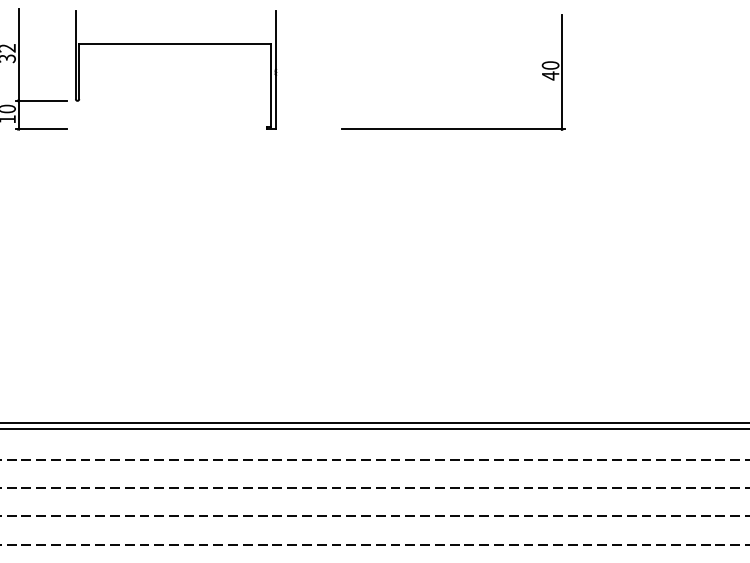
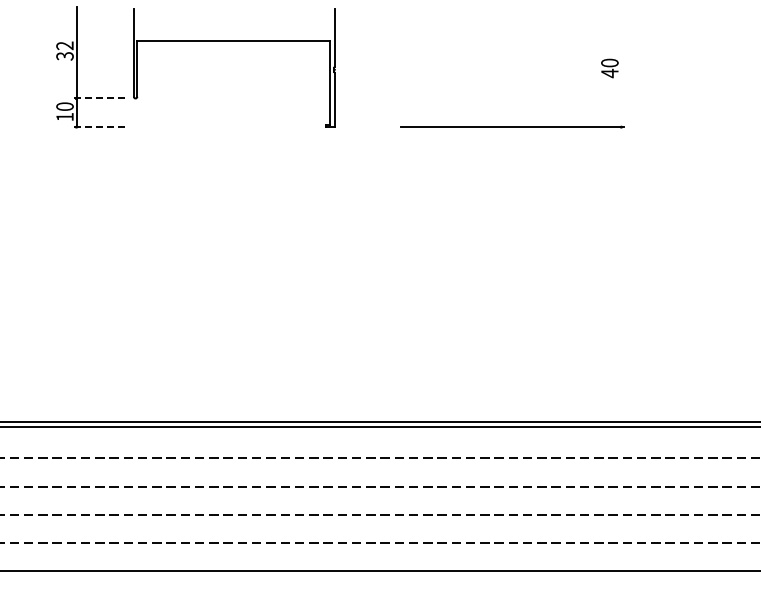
line: (562, 71) -> (621, 69), removed
line: (41, 100) -> (99, 98), solid -> dashed
line: (41, 129) -> (99, 127), solid -> dashed

